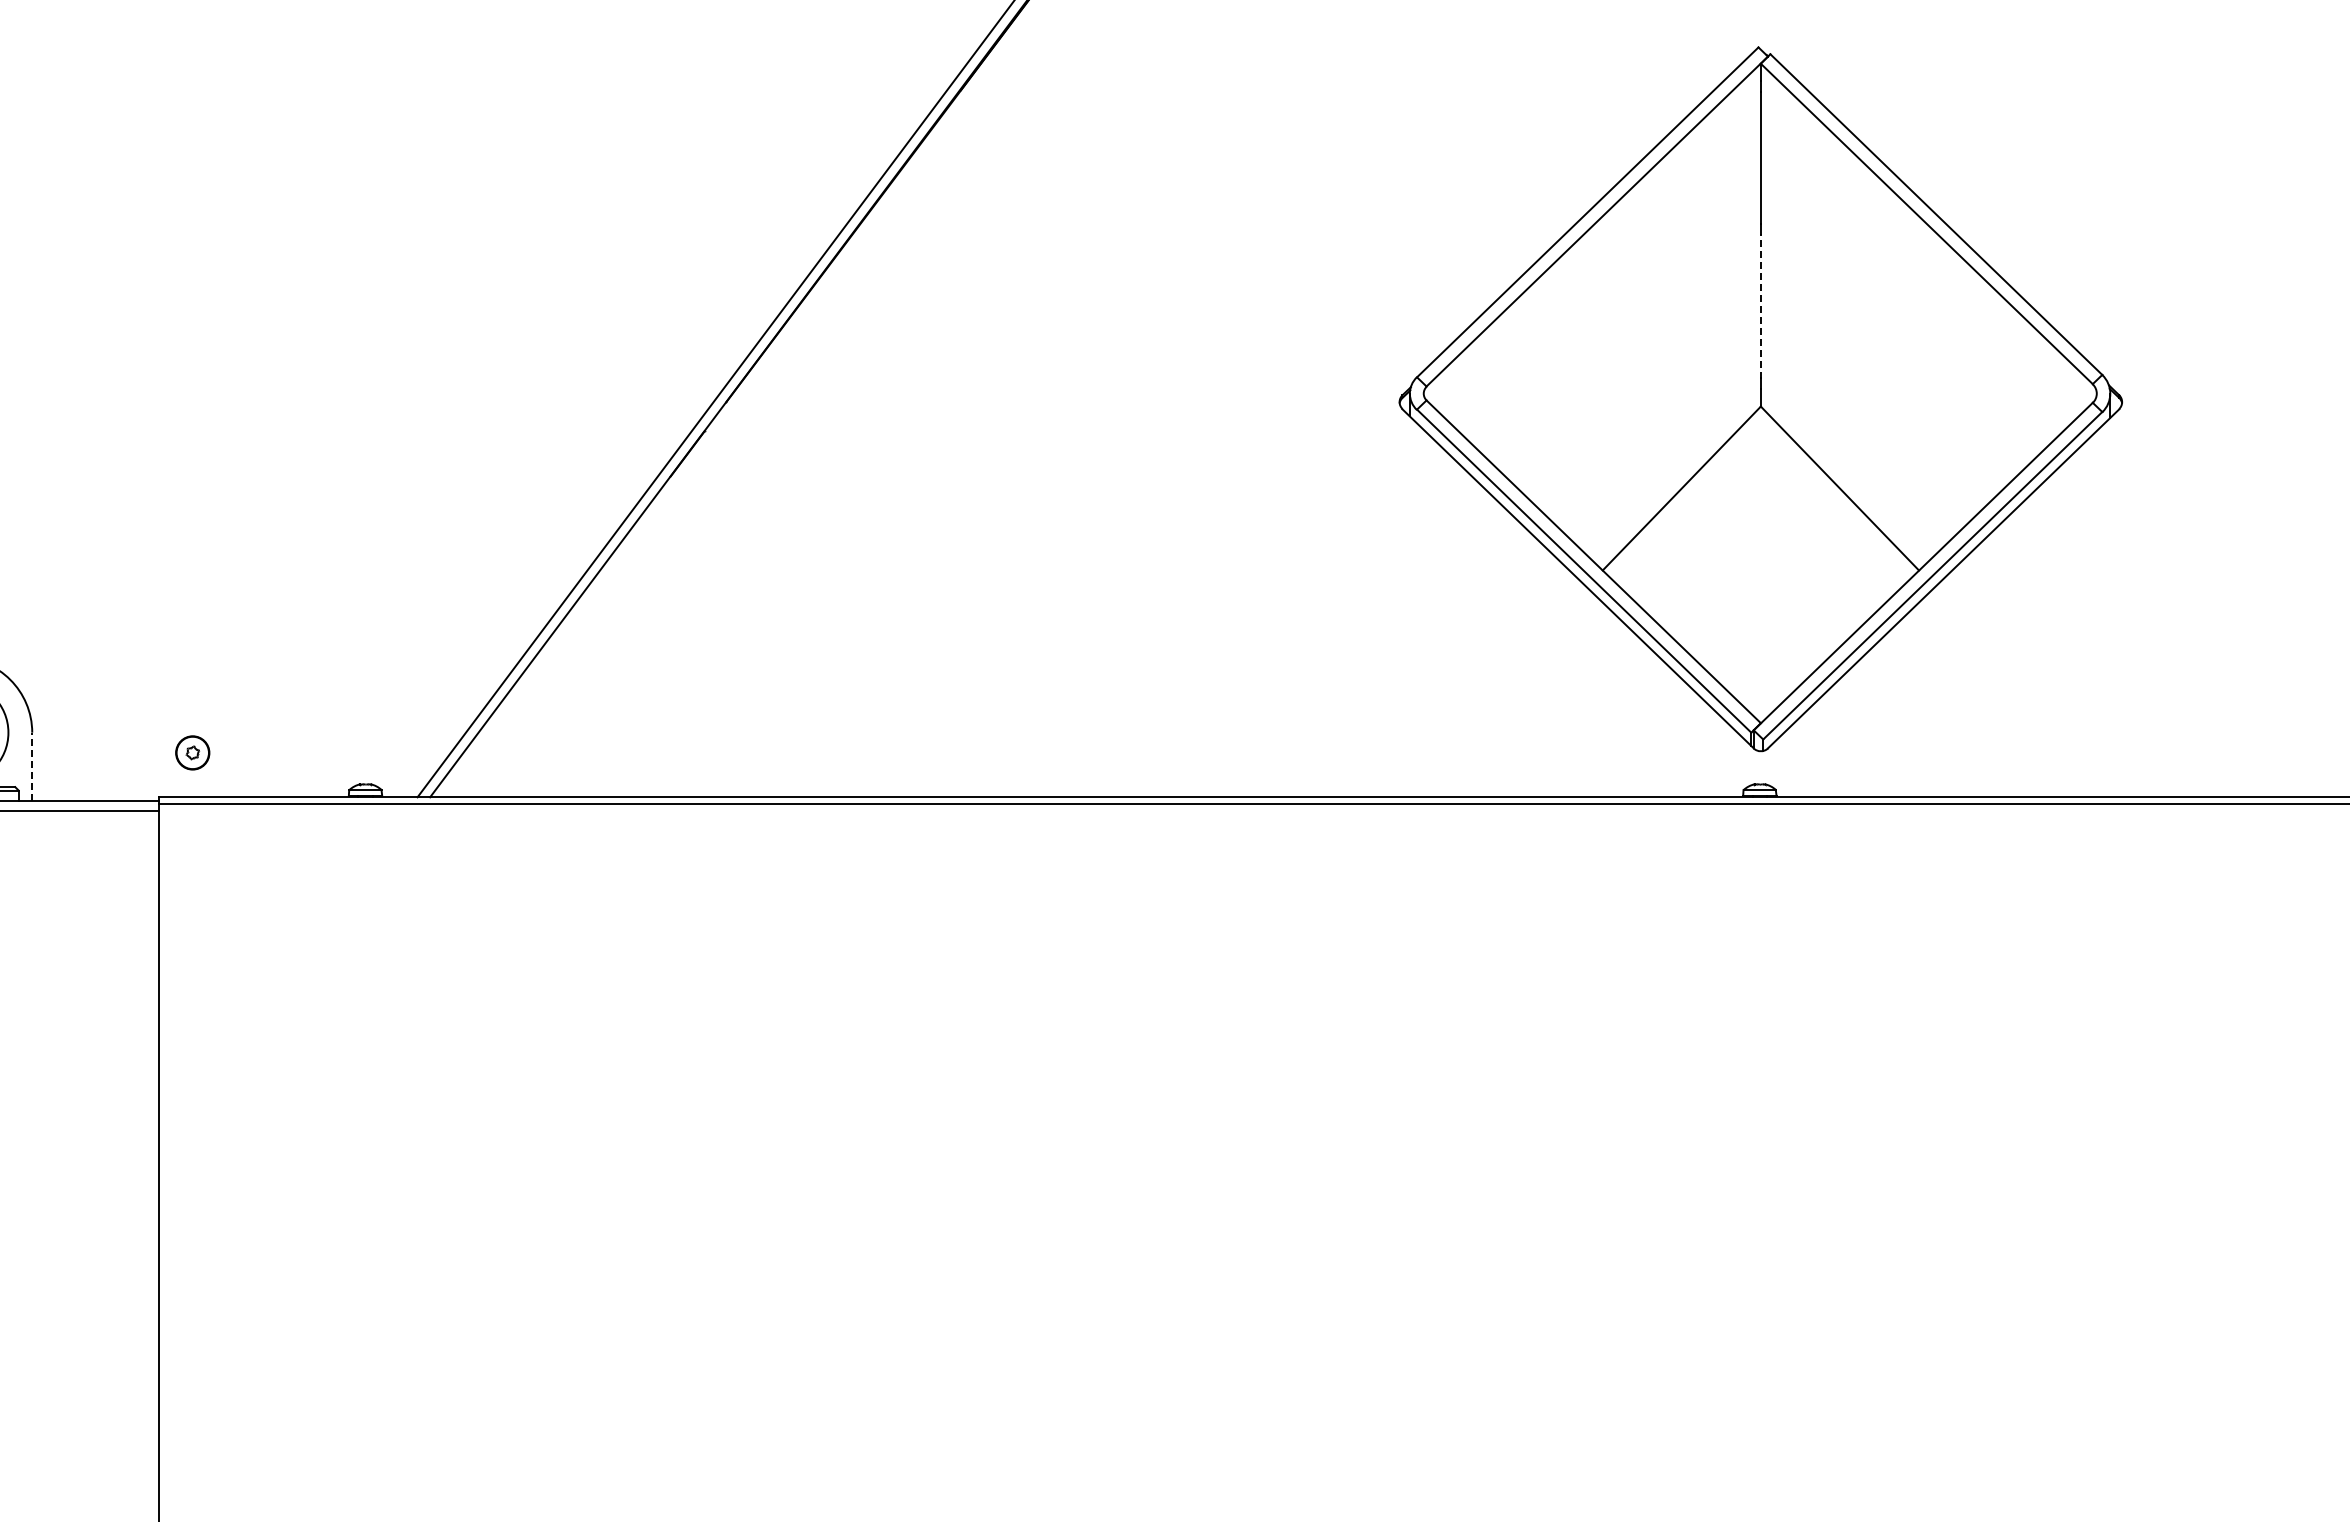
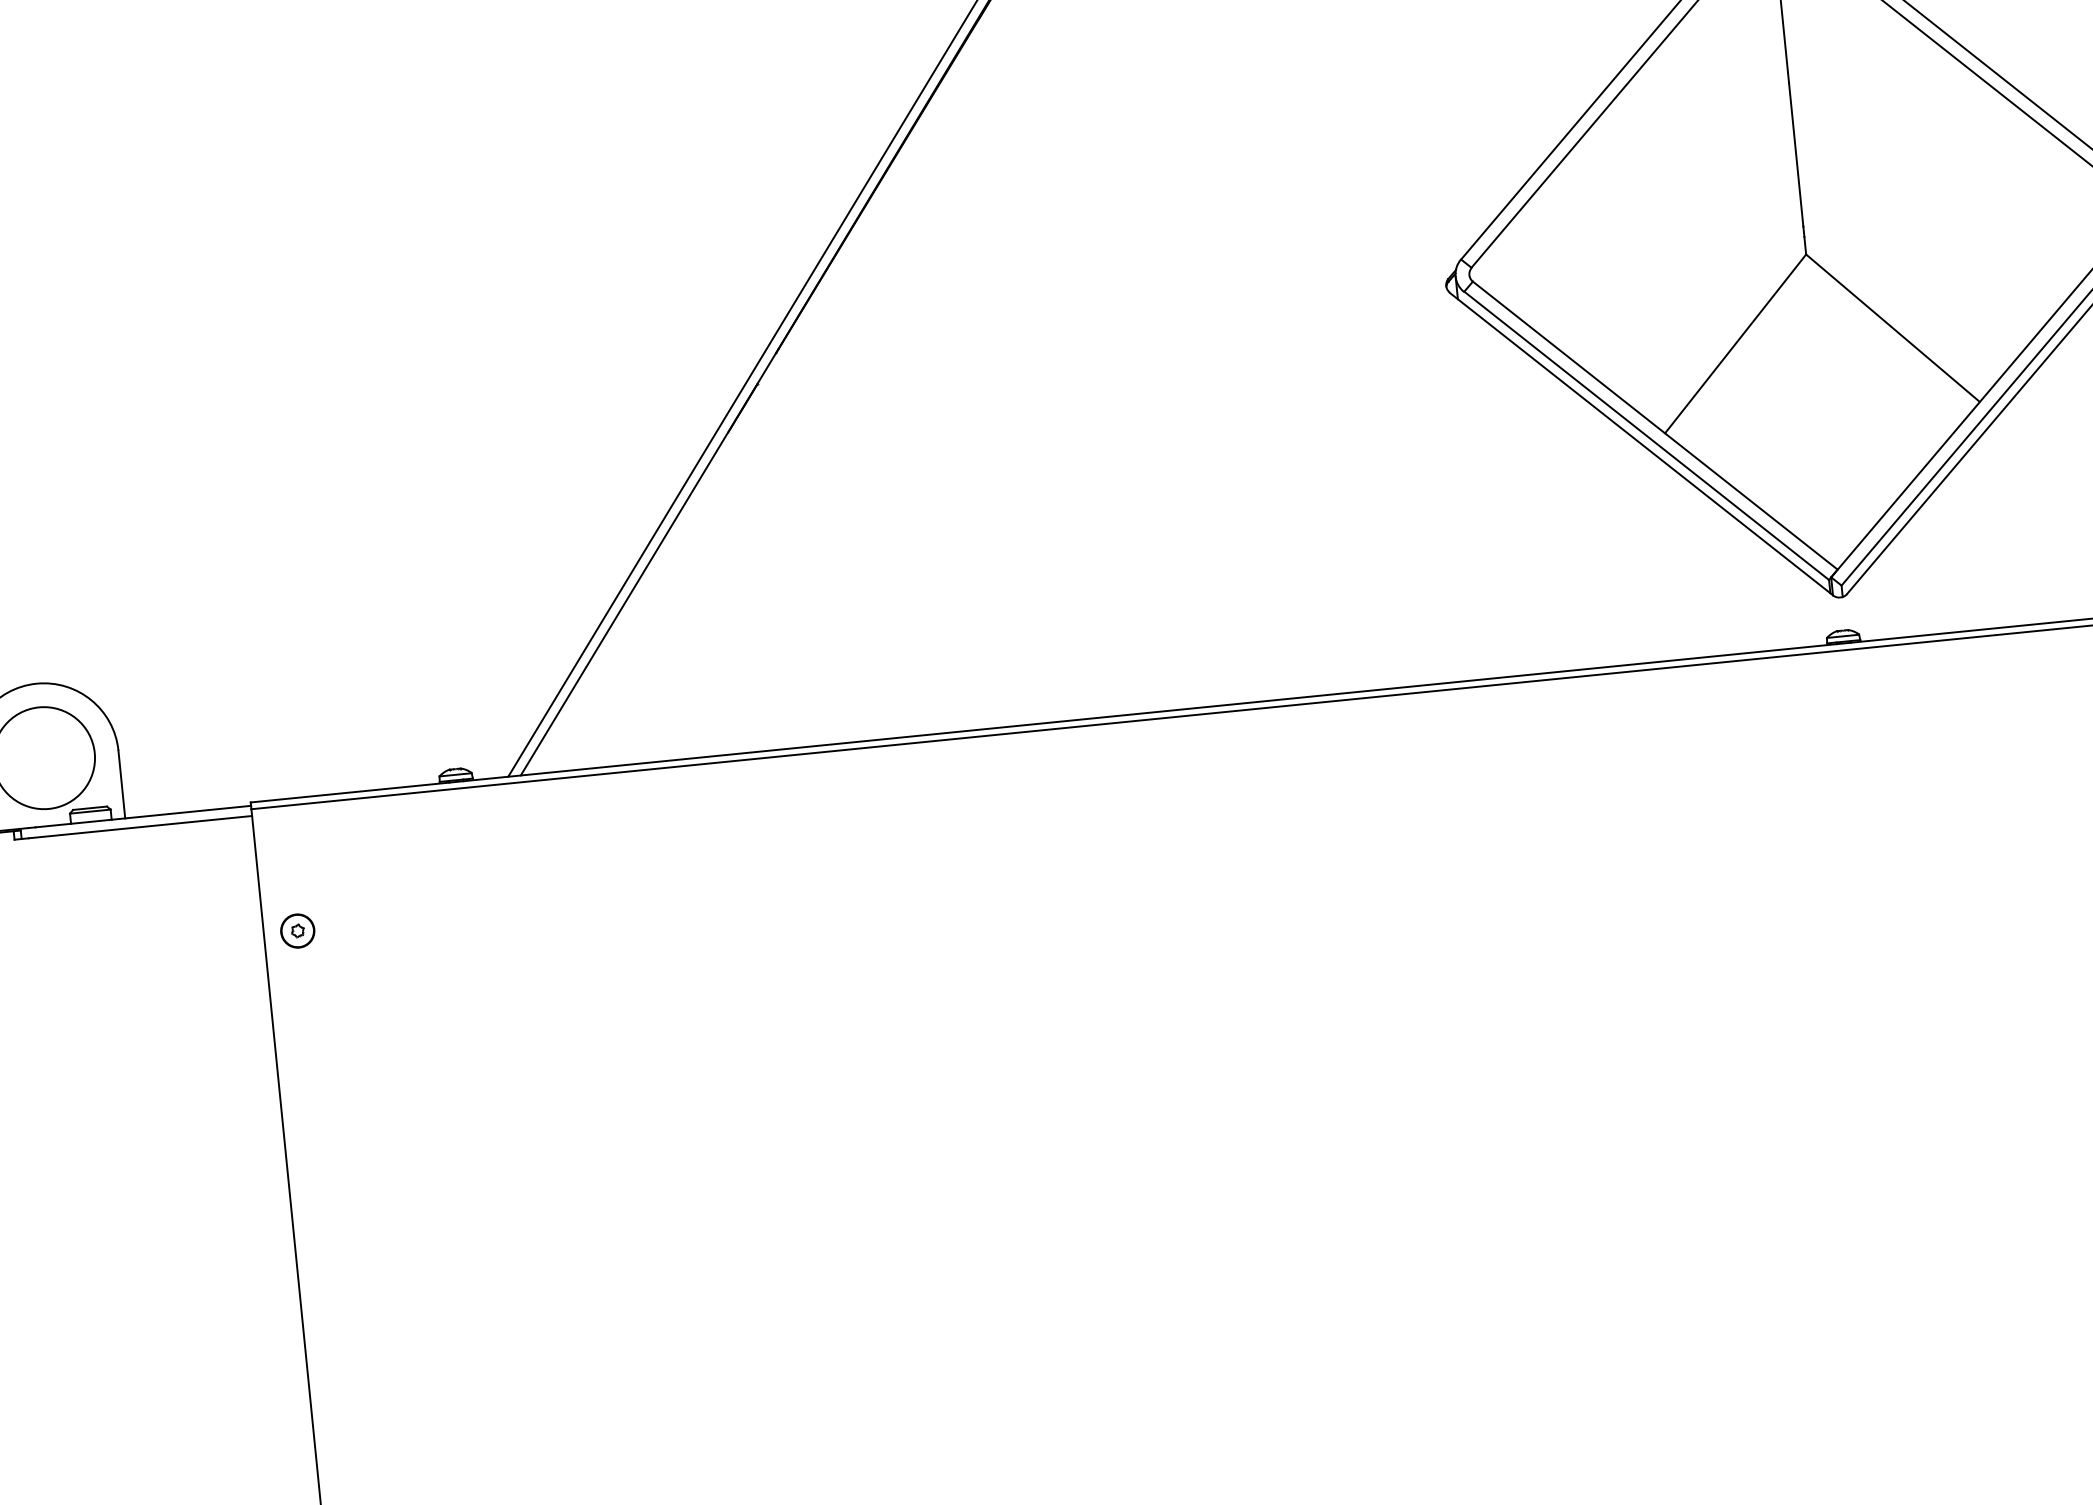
line: (1760, 305) -> (1795, 153), dashed -> solid
part: (192, 752) -> (297, 930), moved
line: (32, 766) -> (122, 784), dashed -> solid

